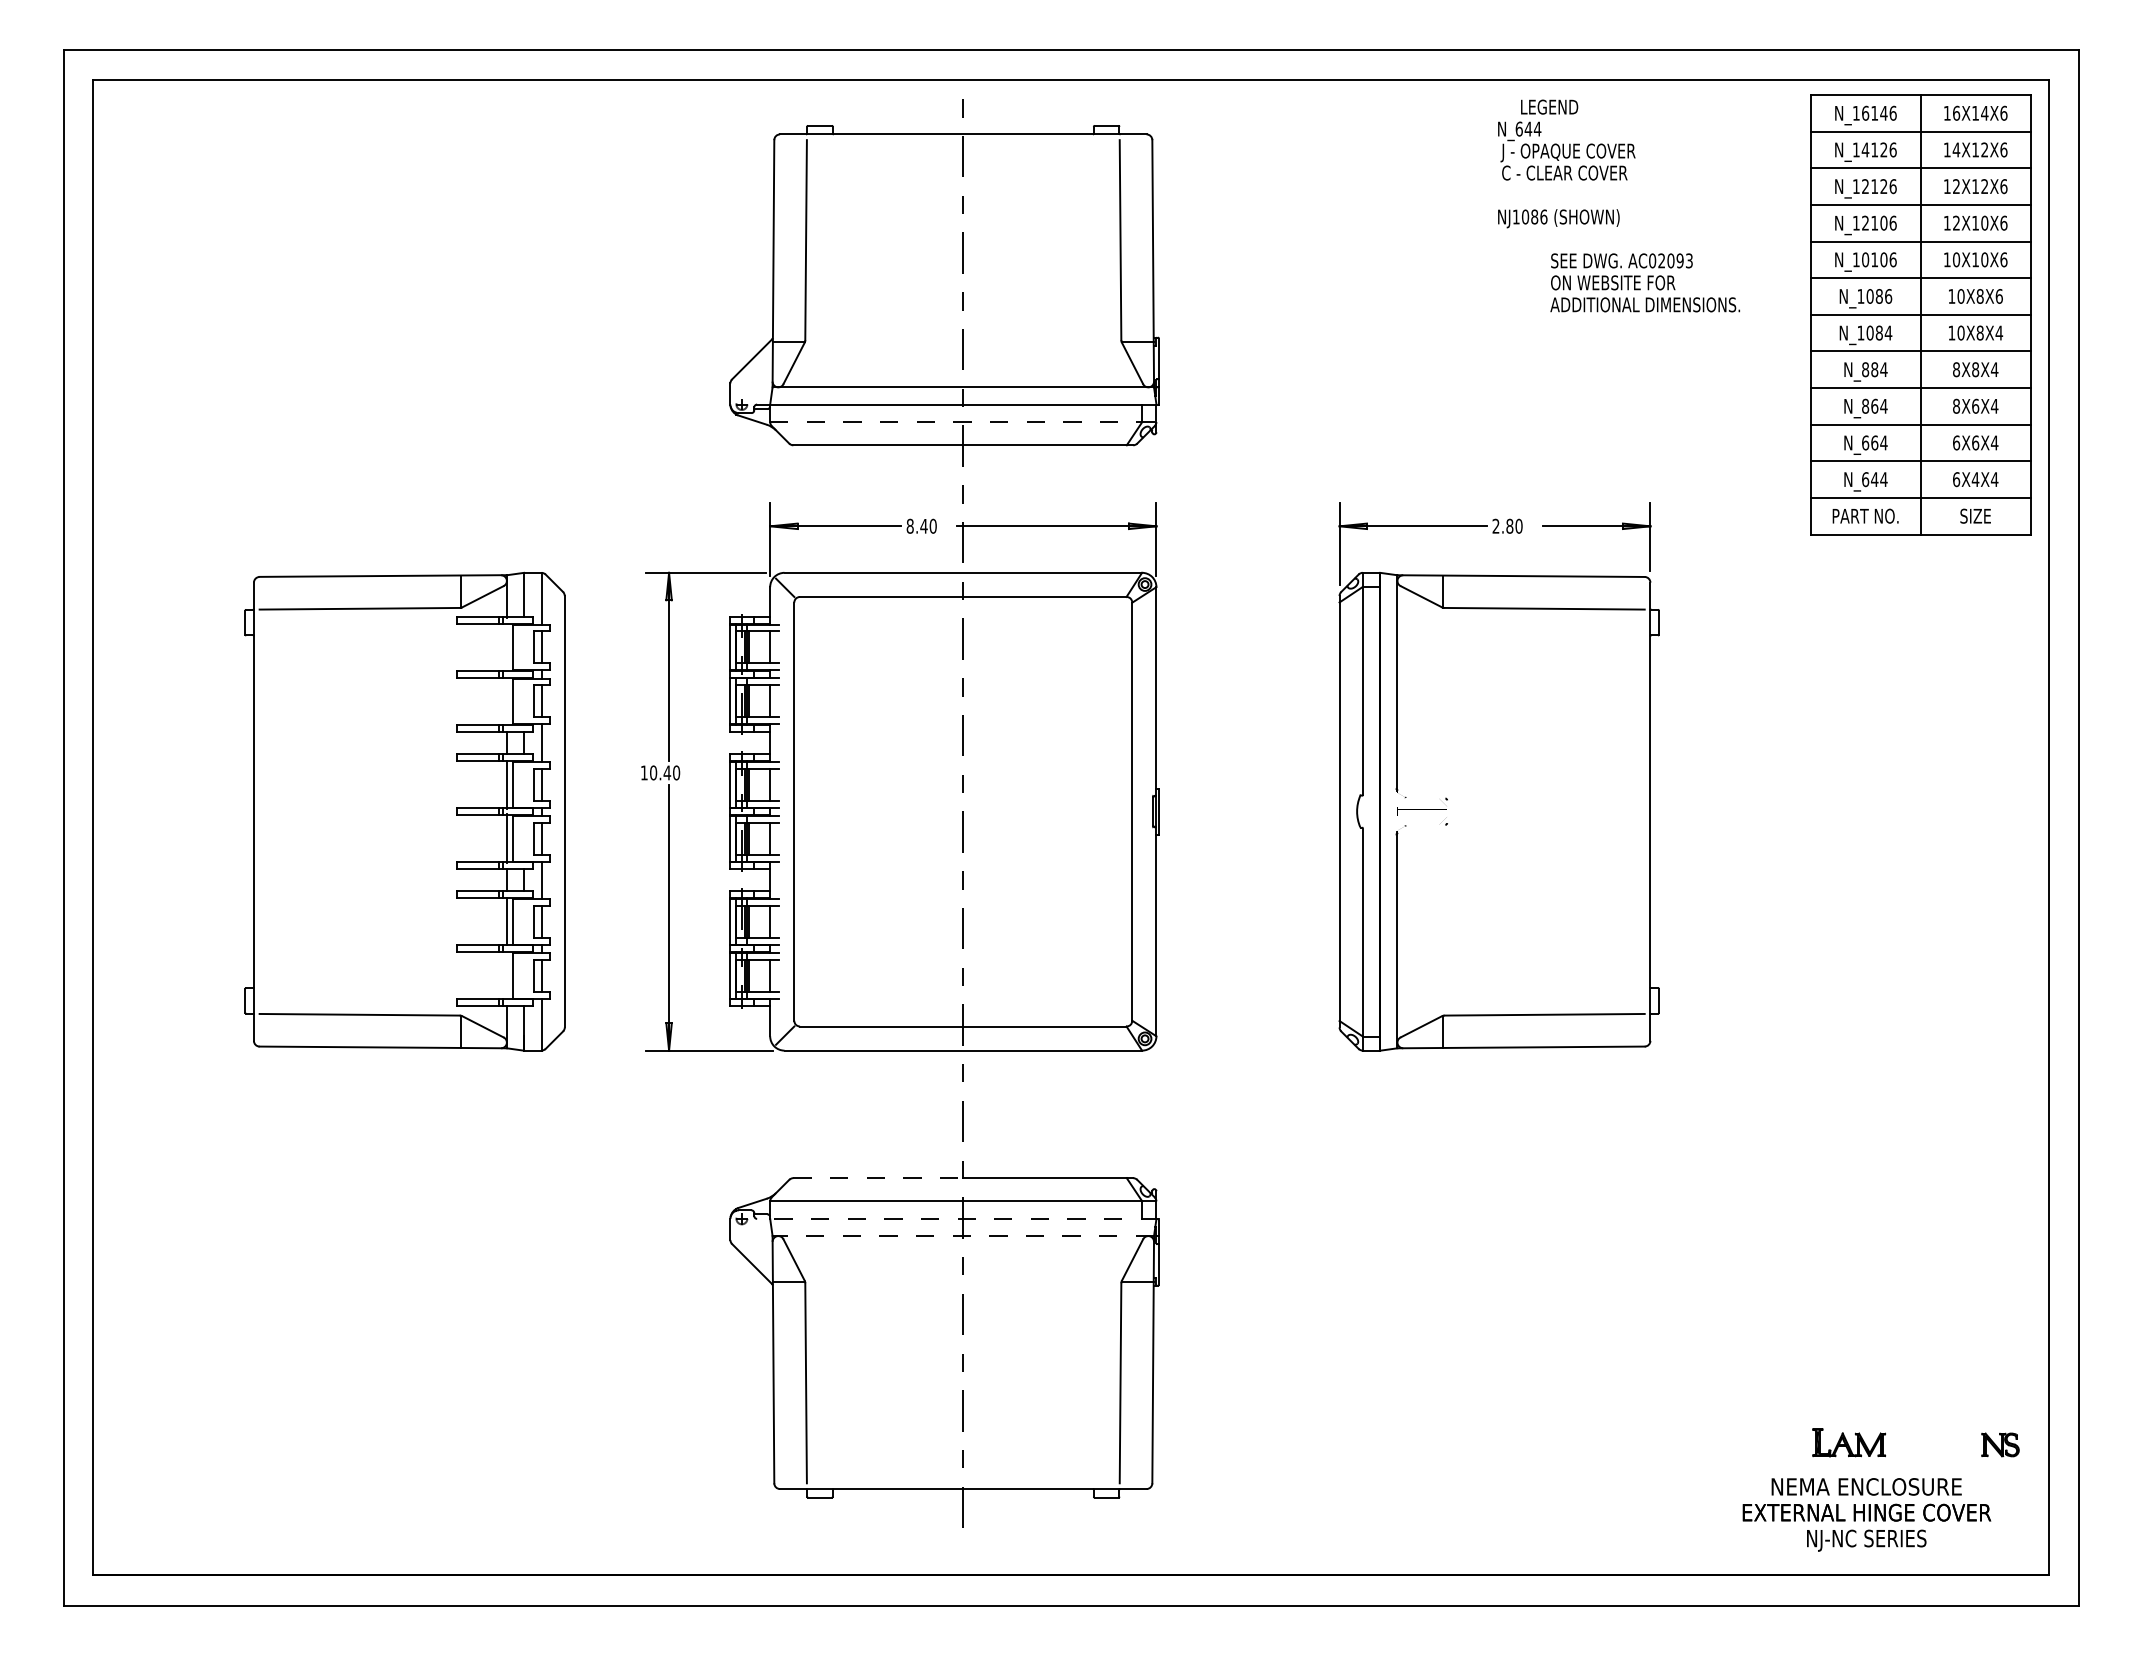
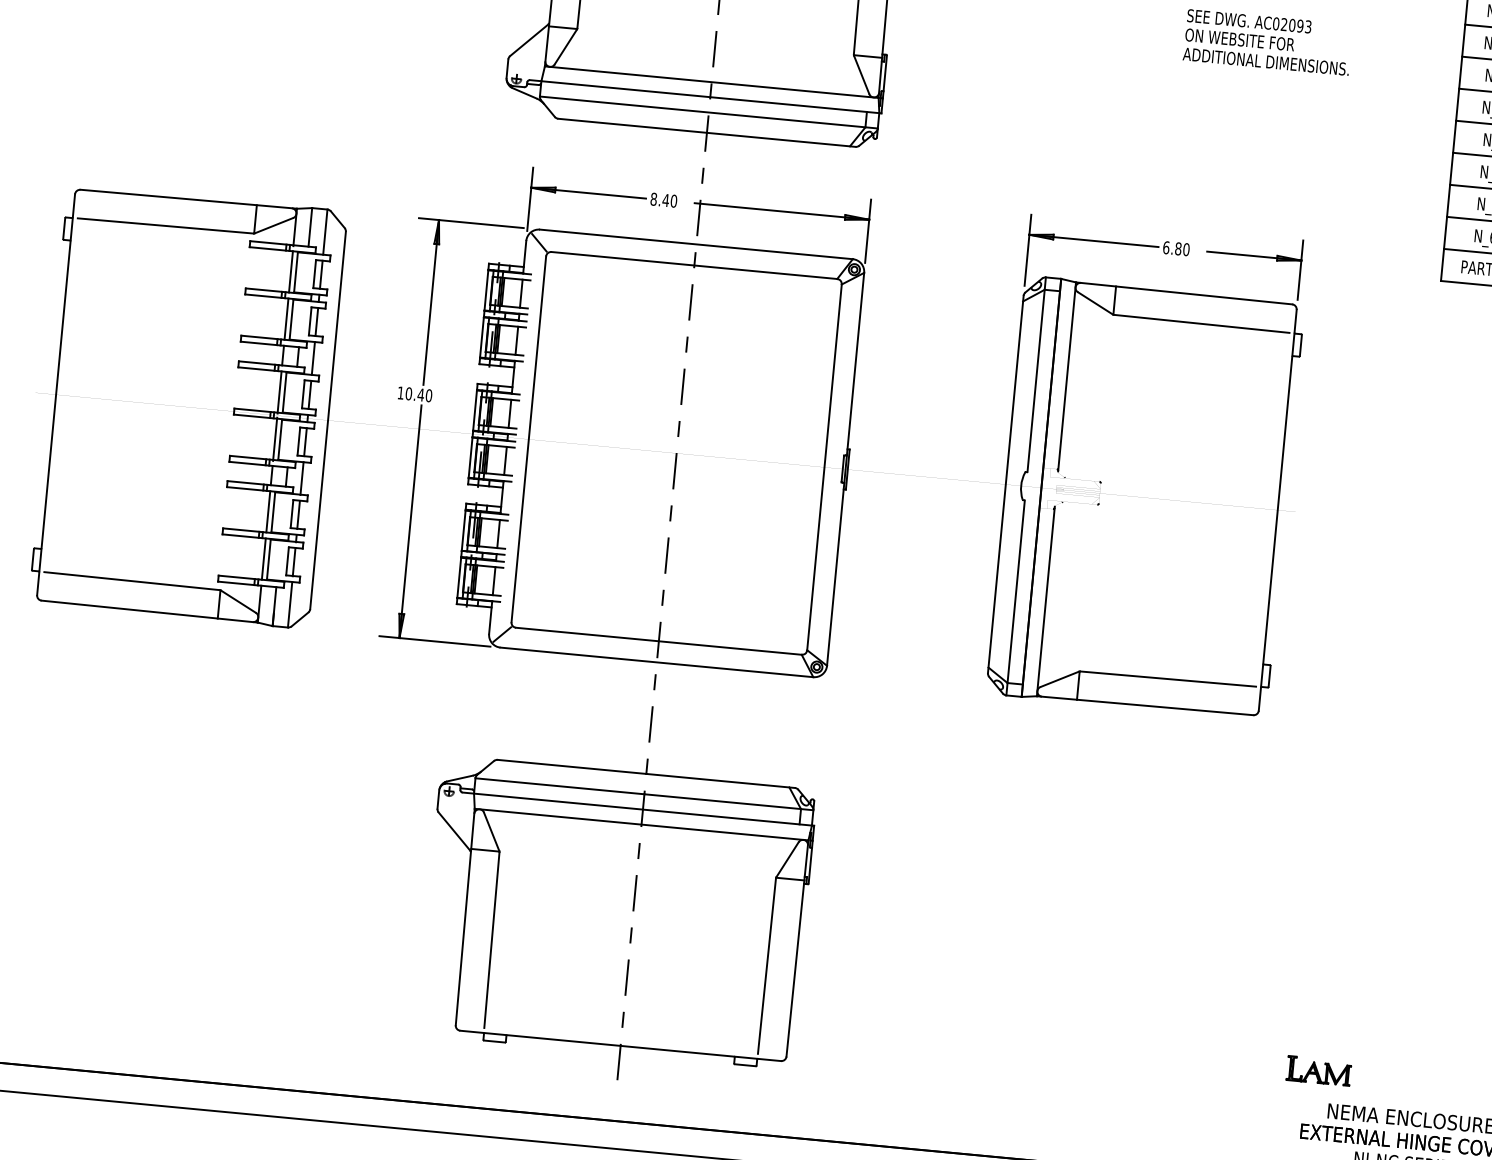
text: (1644, 282) -> (1267, 42), moved
line: (963, 422) -> (709, 112), dashed -> solid
text: (1495, 525) -> (1165, 247), 2.80 -> 6.80
line: (506, 646) -> (290, 271), added
line: (506, 701) -> (286, 319), added
line: (506, 975) -> (263, 558), added
line: (878, 1178) -> (572, 767), dashed -> solid
line: (958, 1218) -> (638, 808), dashed -> solid
line: (963, 1236) -> (641, 824), dashed -> solid
part: (1849, 1442) -> (1319, 1070), moved

